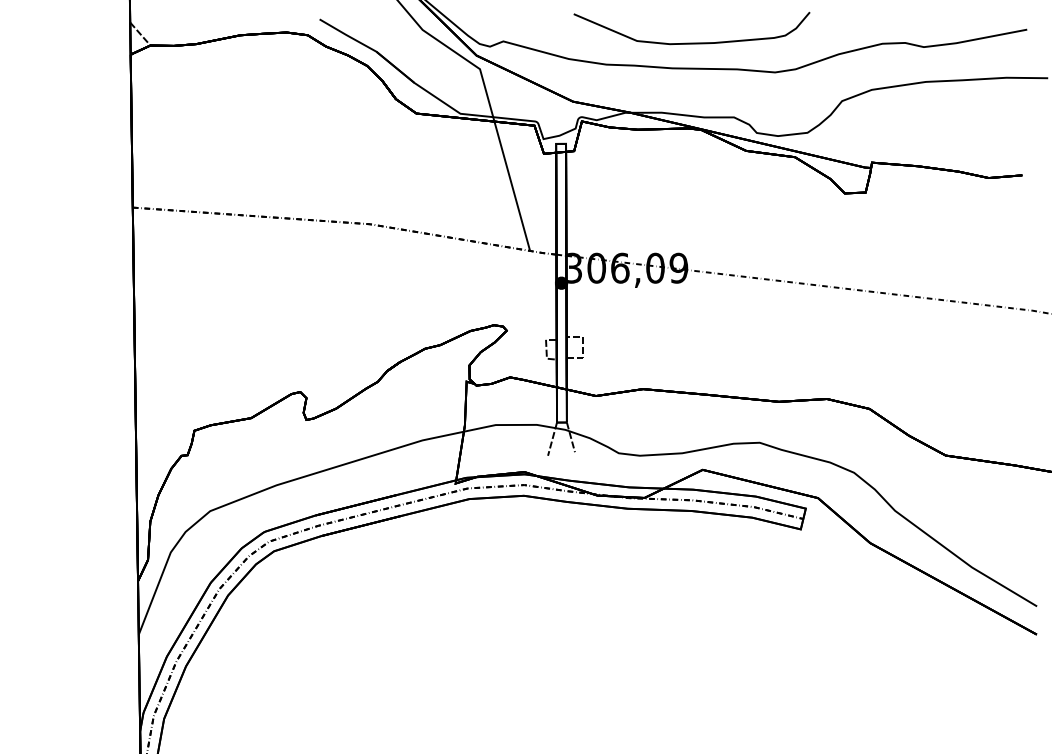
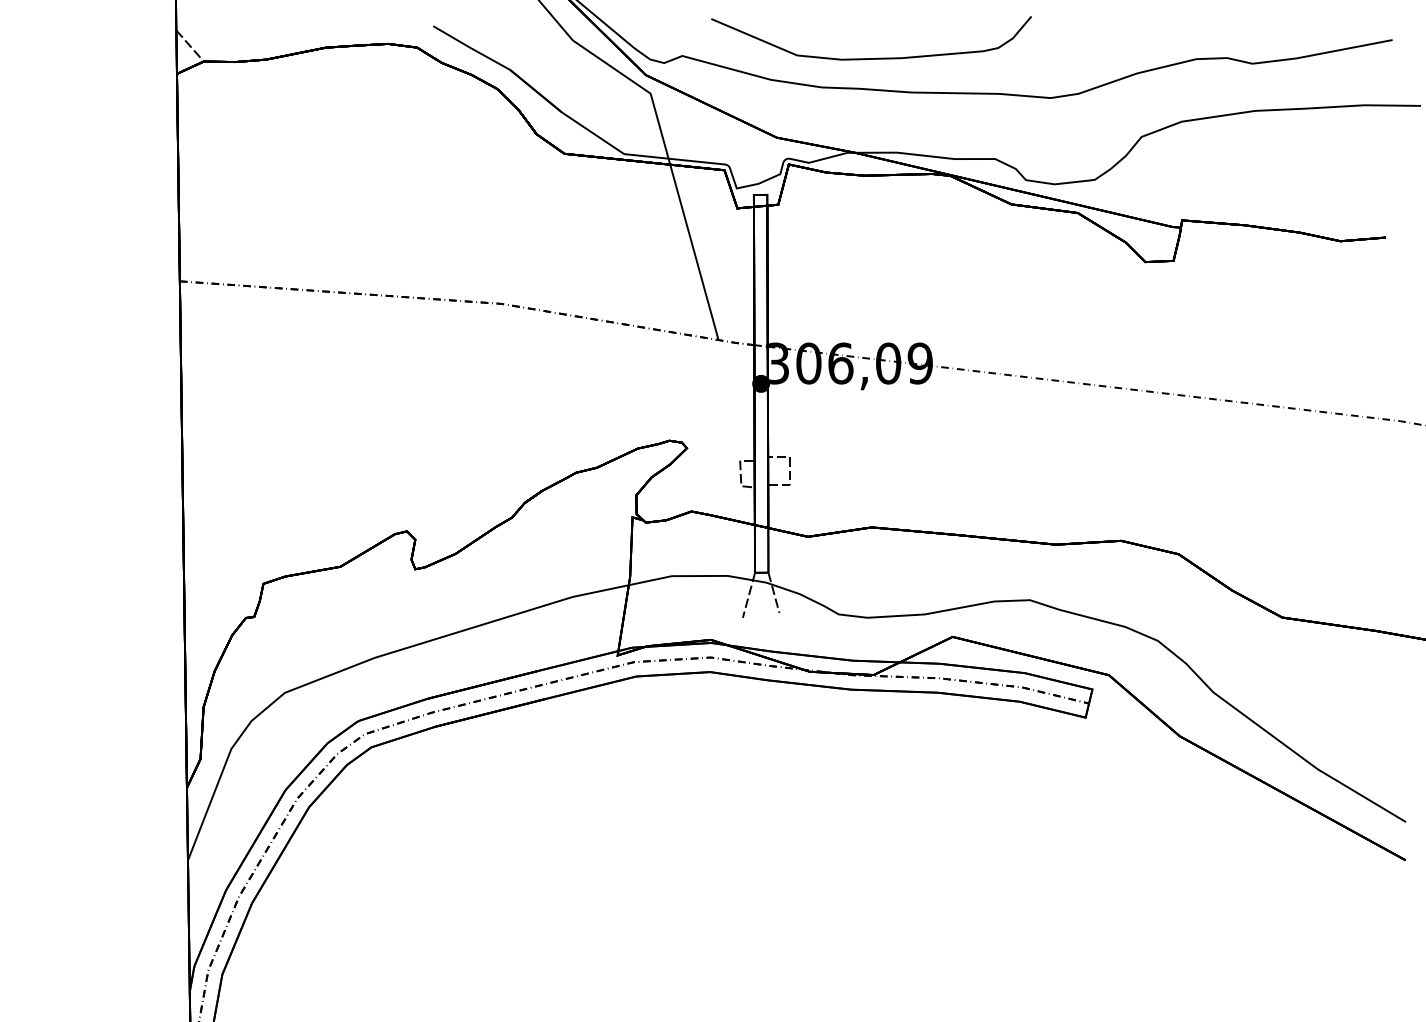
curve: (691, 42) -> (870, 57), moved

